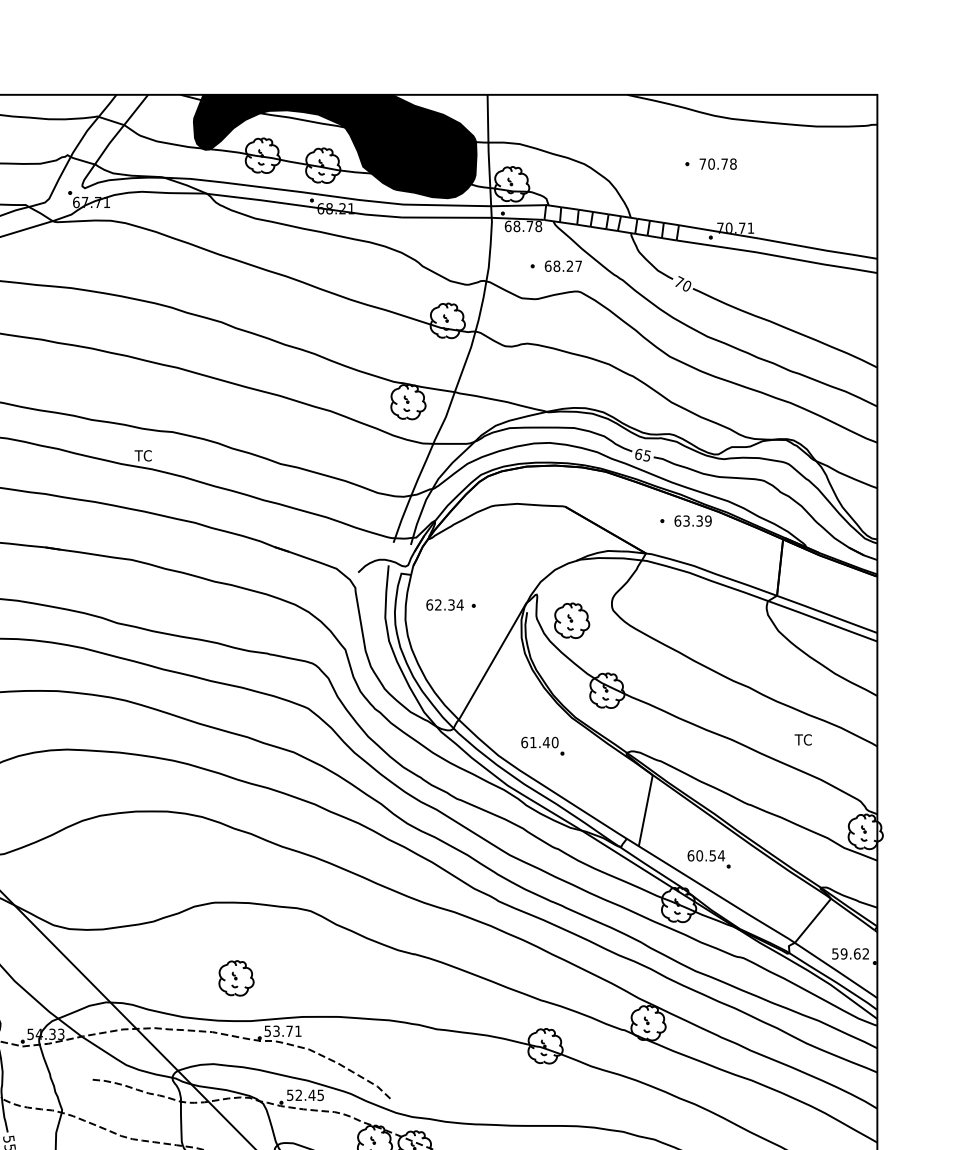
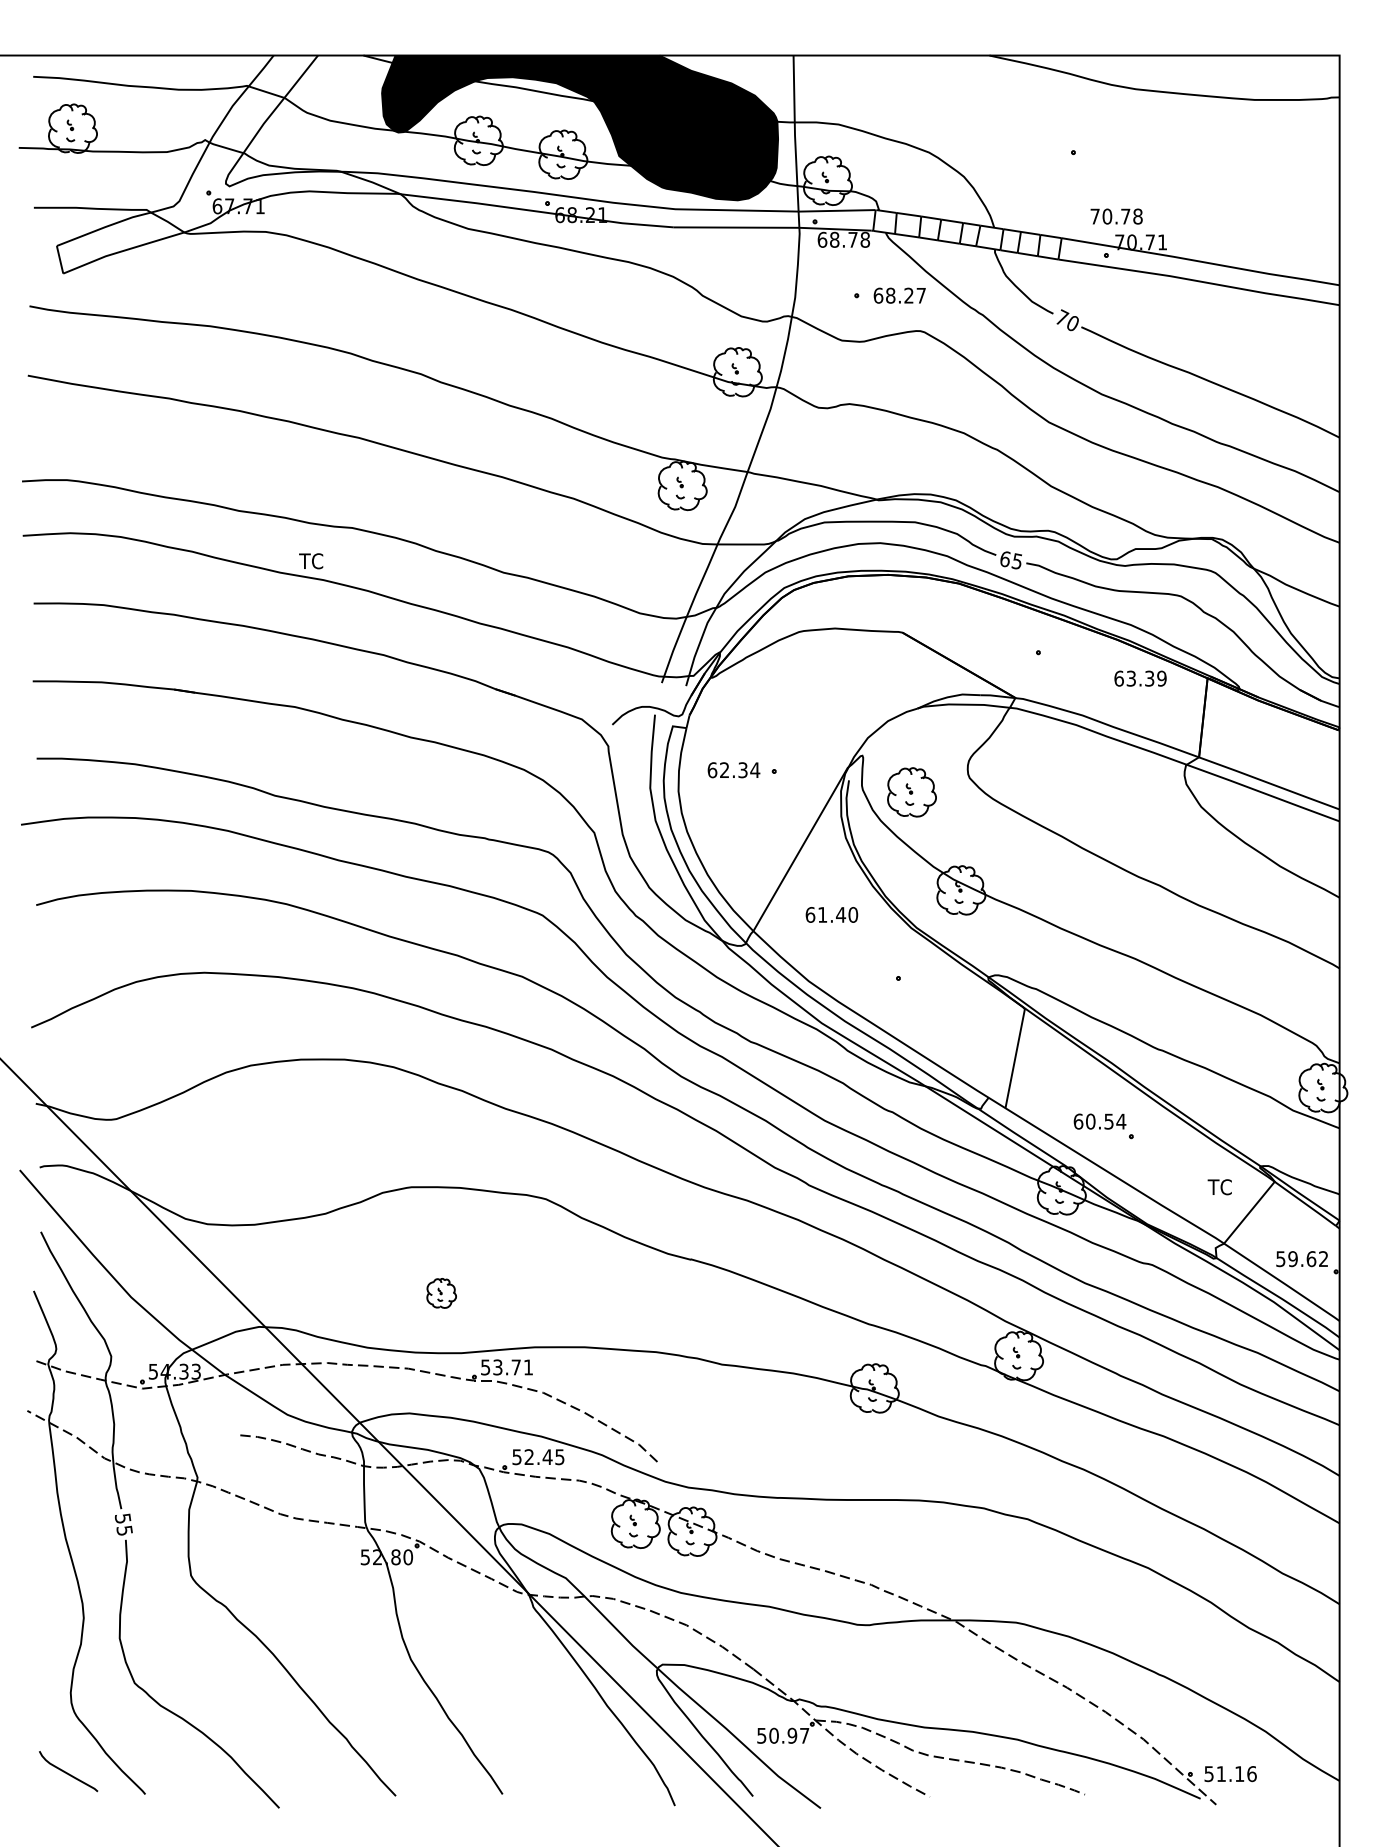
text: (718, 164) -> (1116, 216), moved
text: (693, 520) -> (1140, 678), moved
text: (803, 740) -> (1219, 1187), moved
text: (539, 742) -> (831, 914), moved
part: (236, 978) -> (441, 1293), size x0.6

